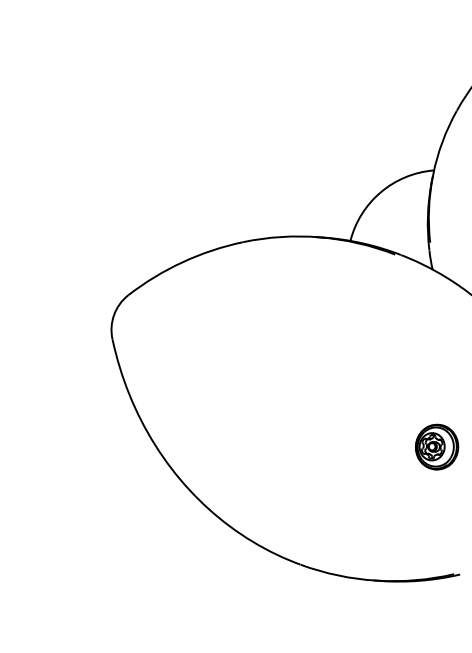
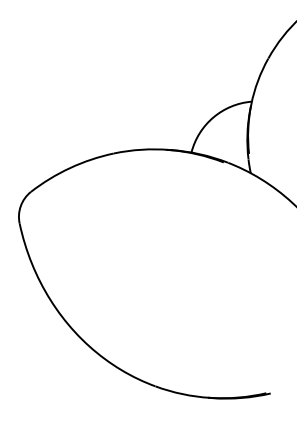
part: (437, 446) -> (254, 301), removed

